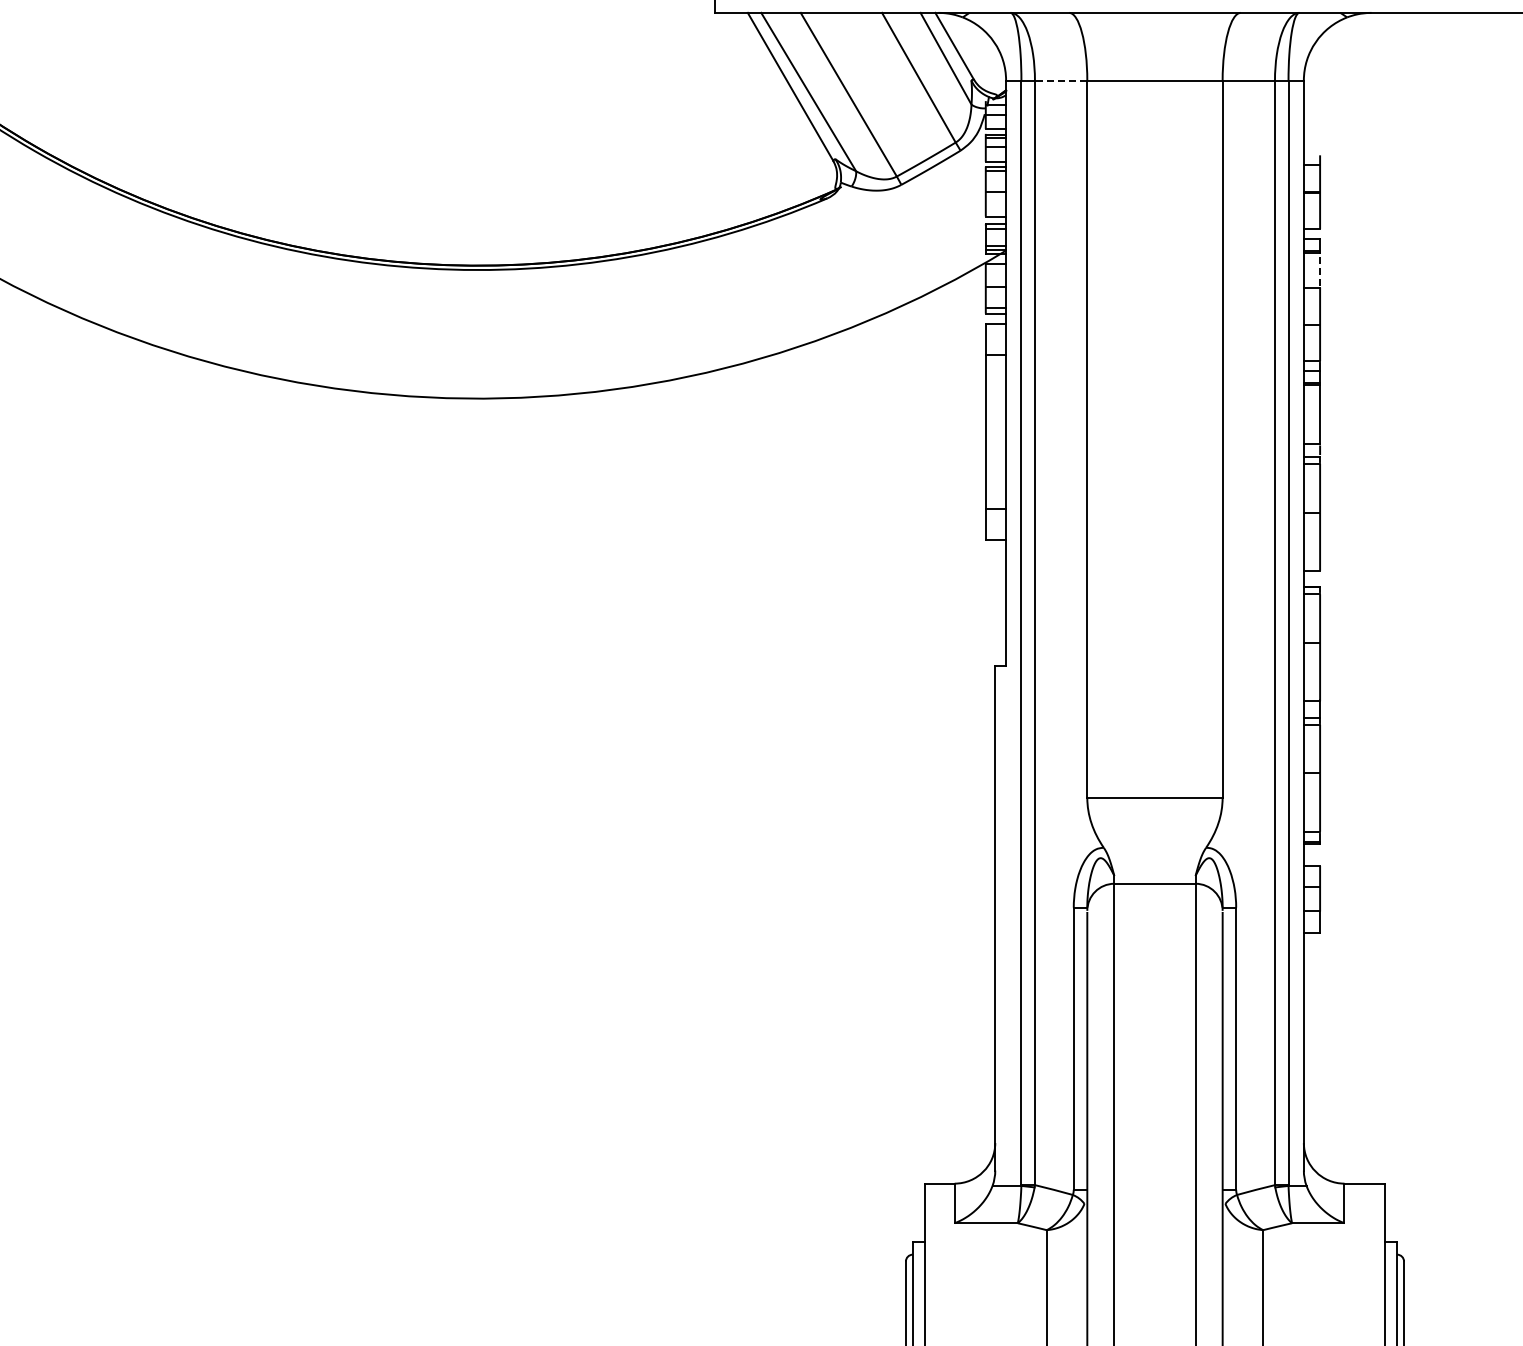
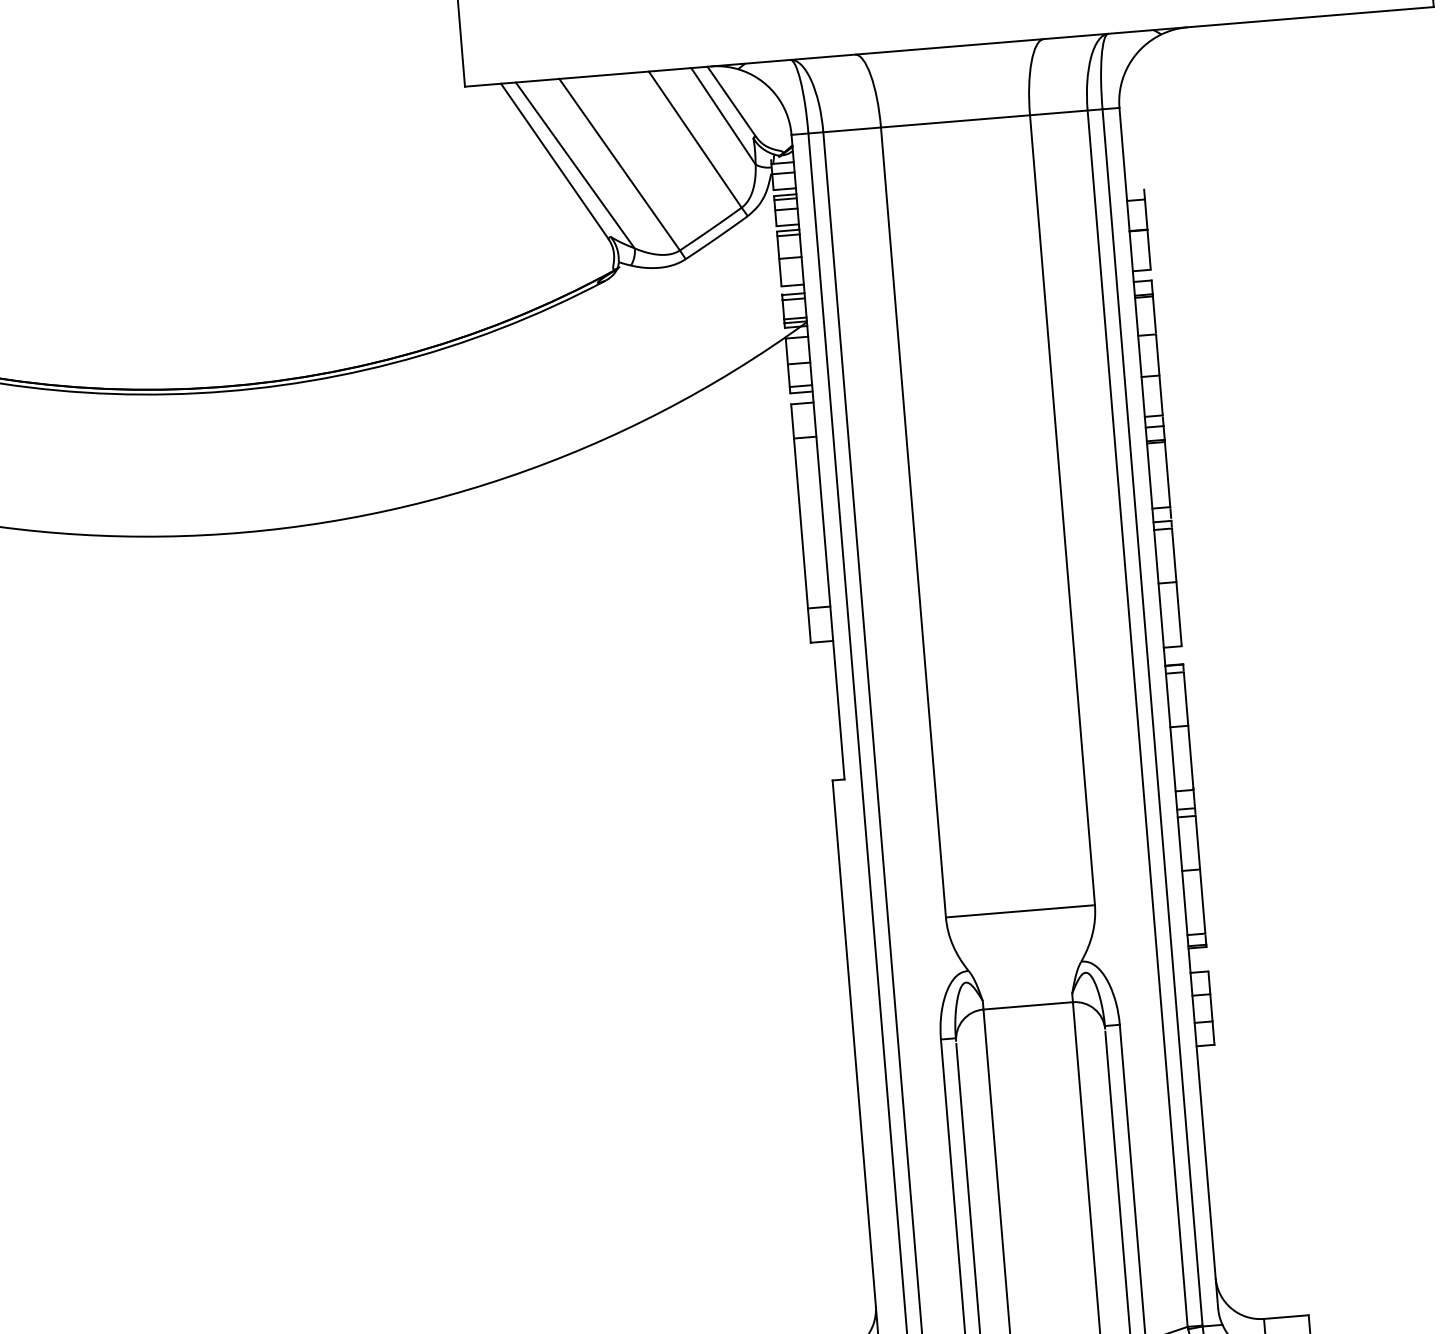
line: (1060, 80) -> (851, 129), dashed -> solid
line: (1320, 268) -> (1154, 313), dashed -> solid

